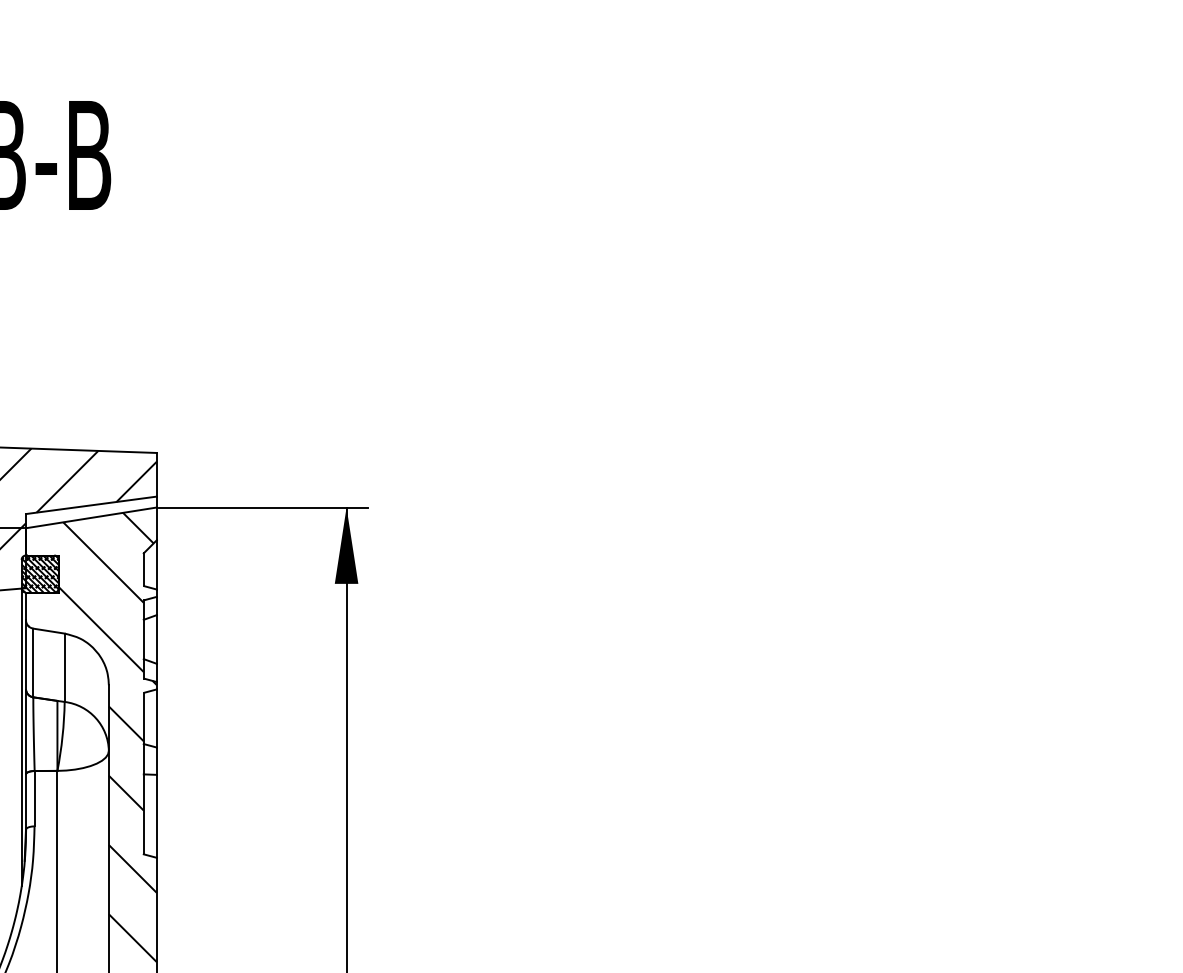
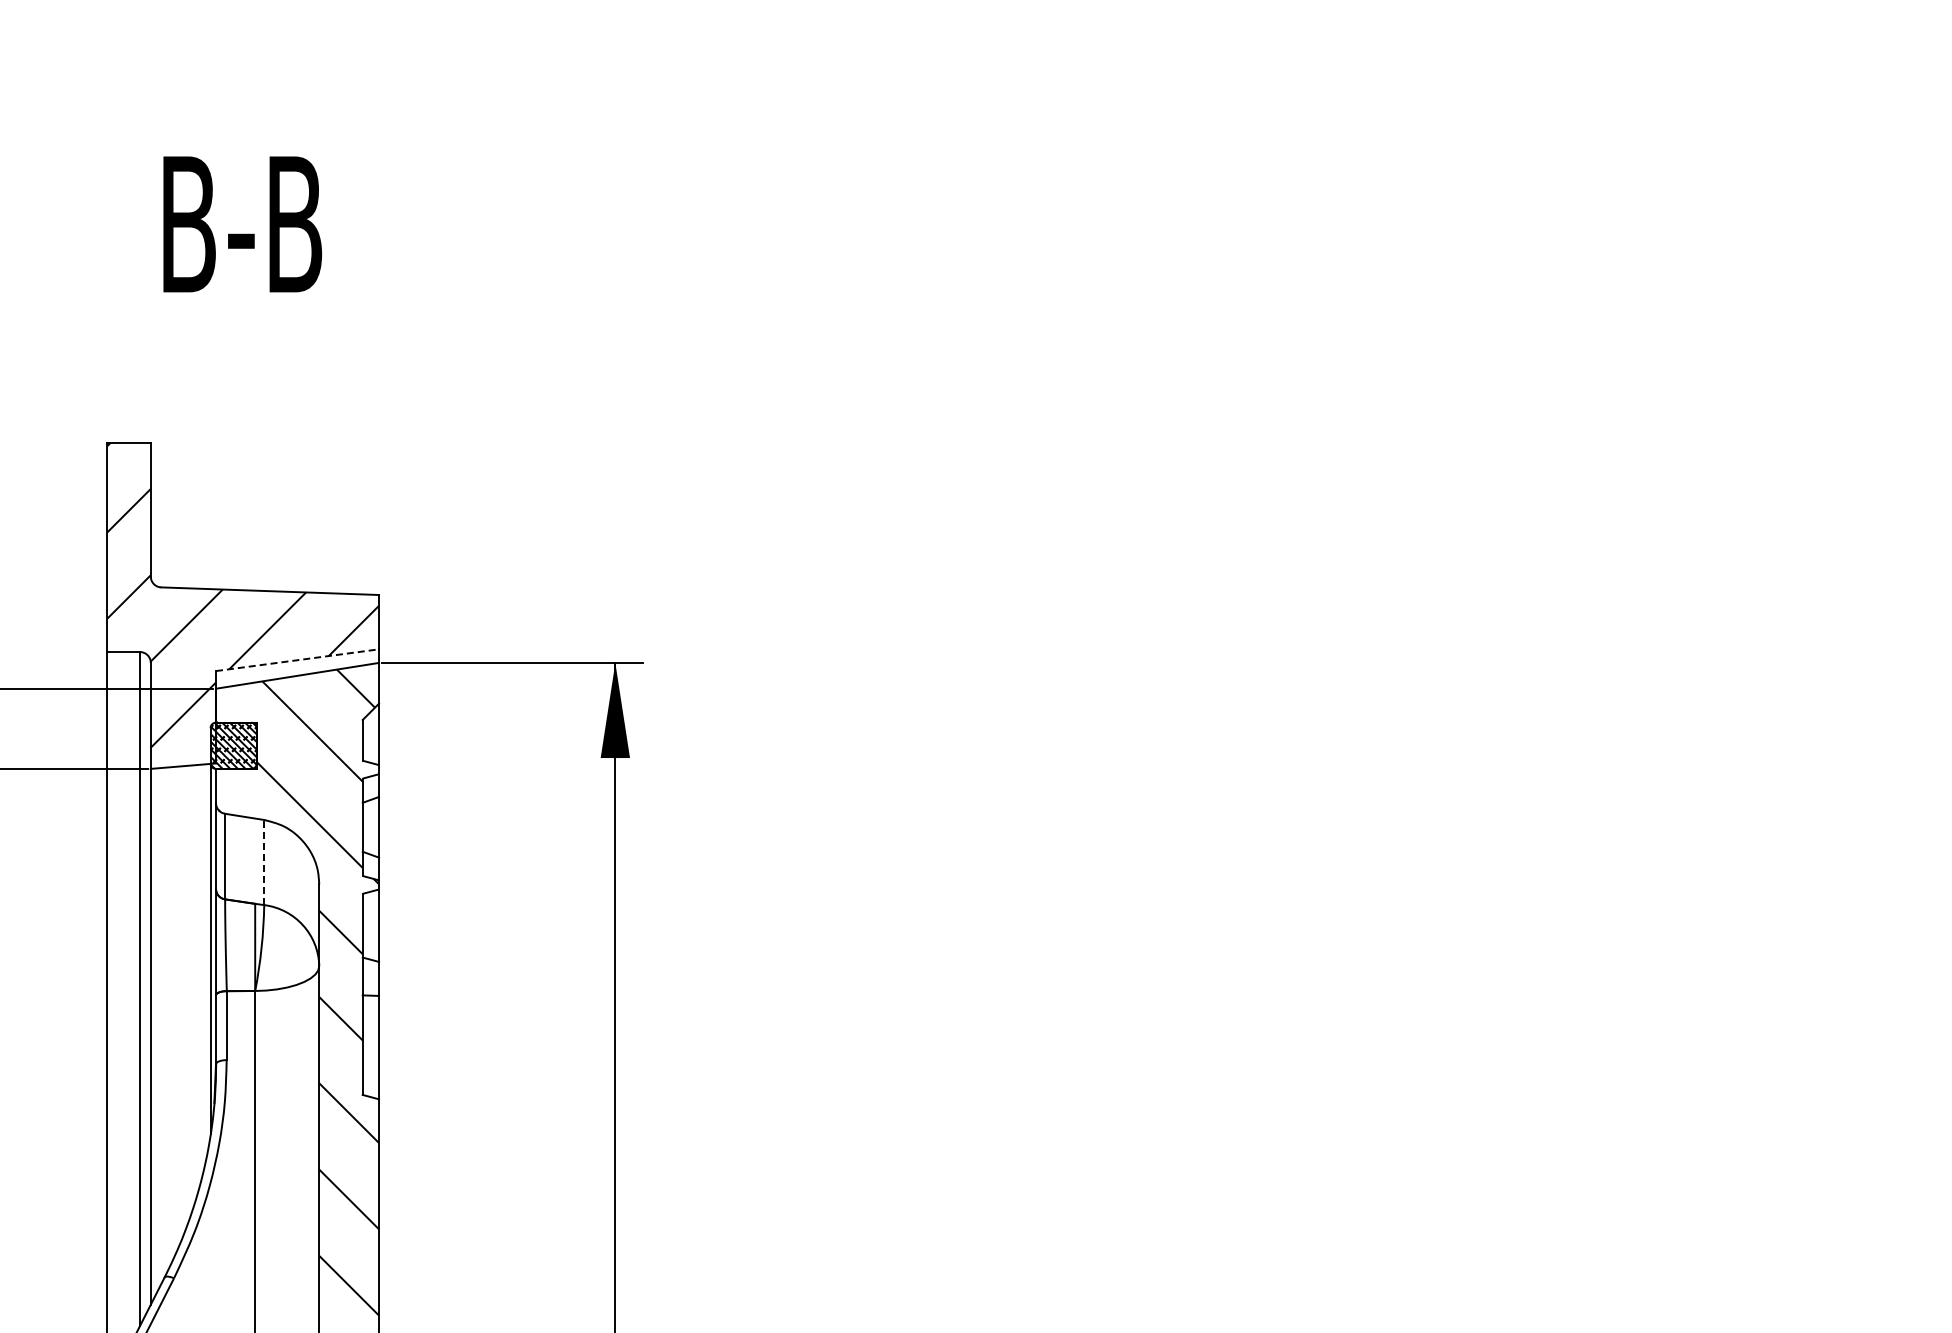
line: (92, 505) -> (298, 660), solid -> dashed
line: (64, 667) -> (264, 862), solid -> dashed

